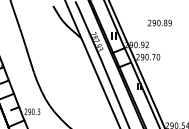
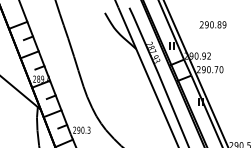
text: (159, 22) -> (212, 24), moved

